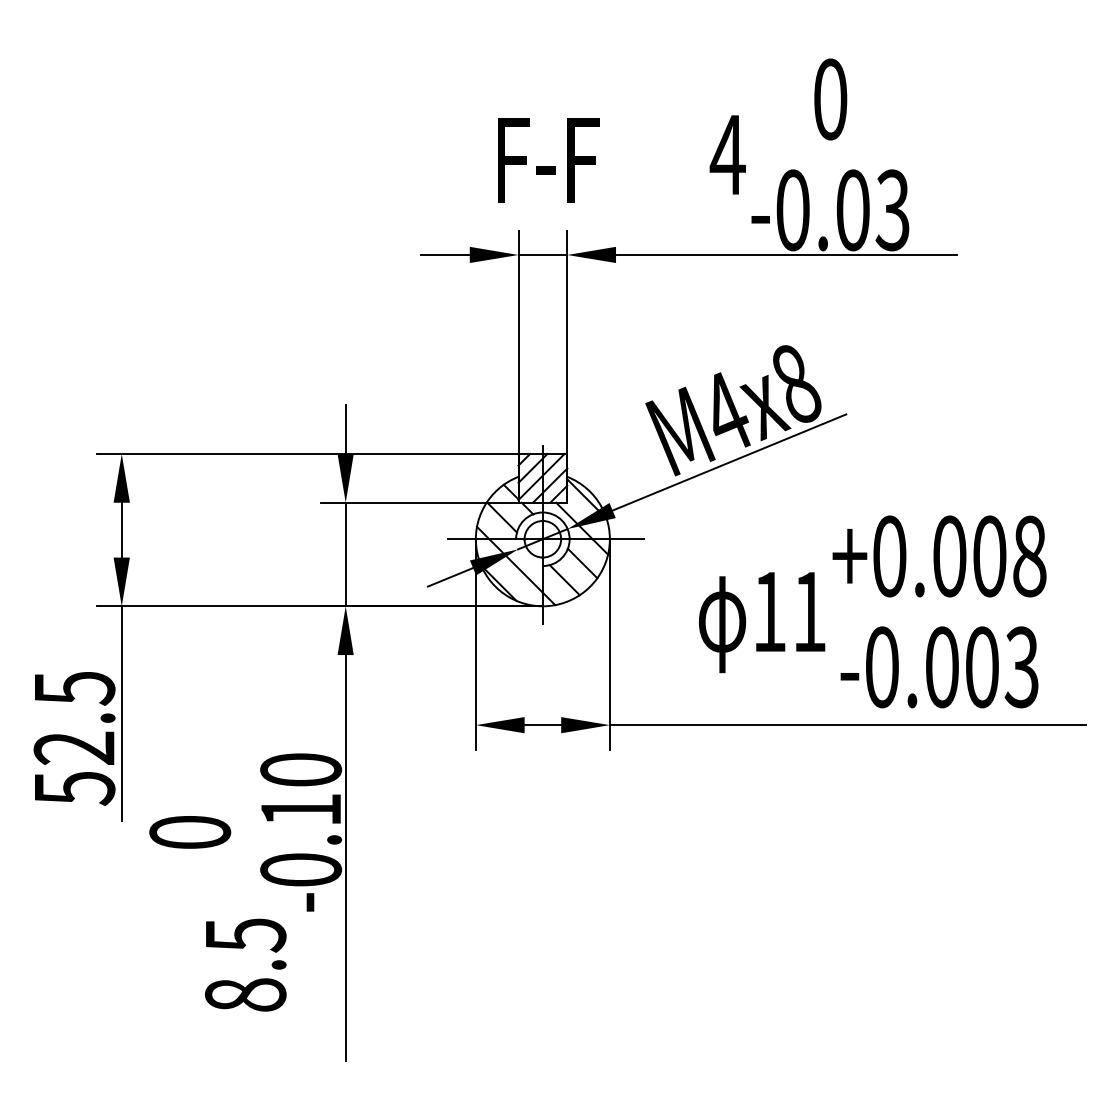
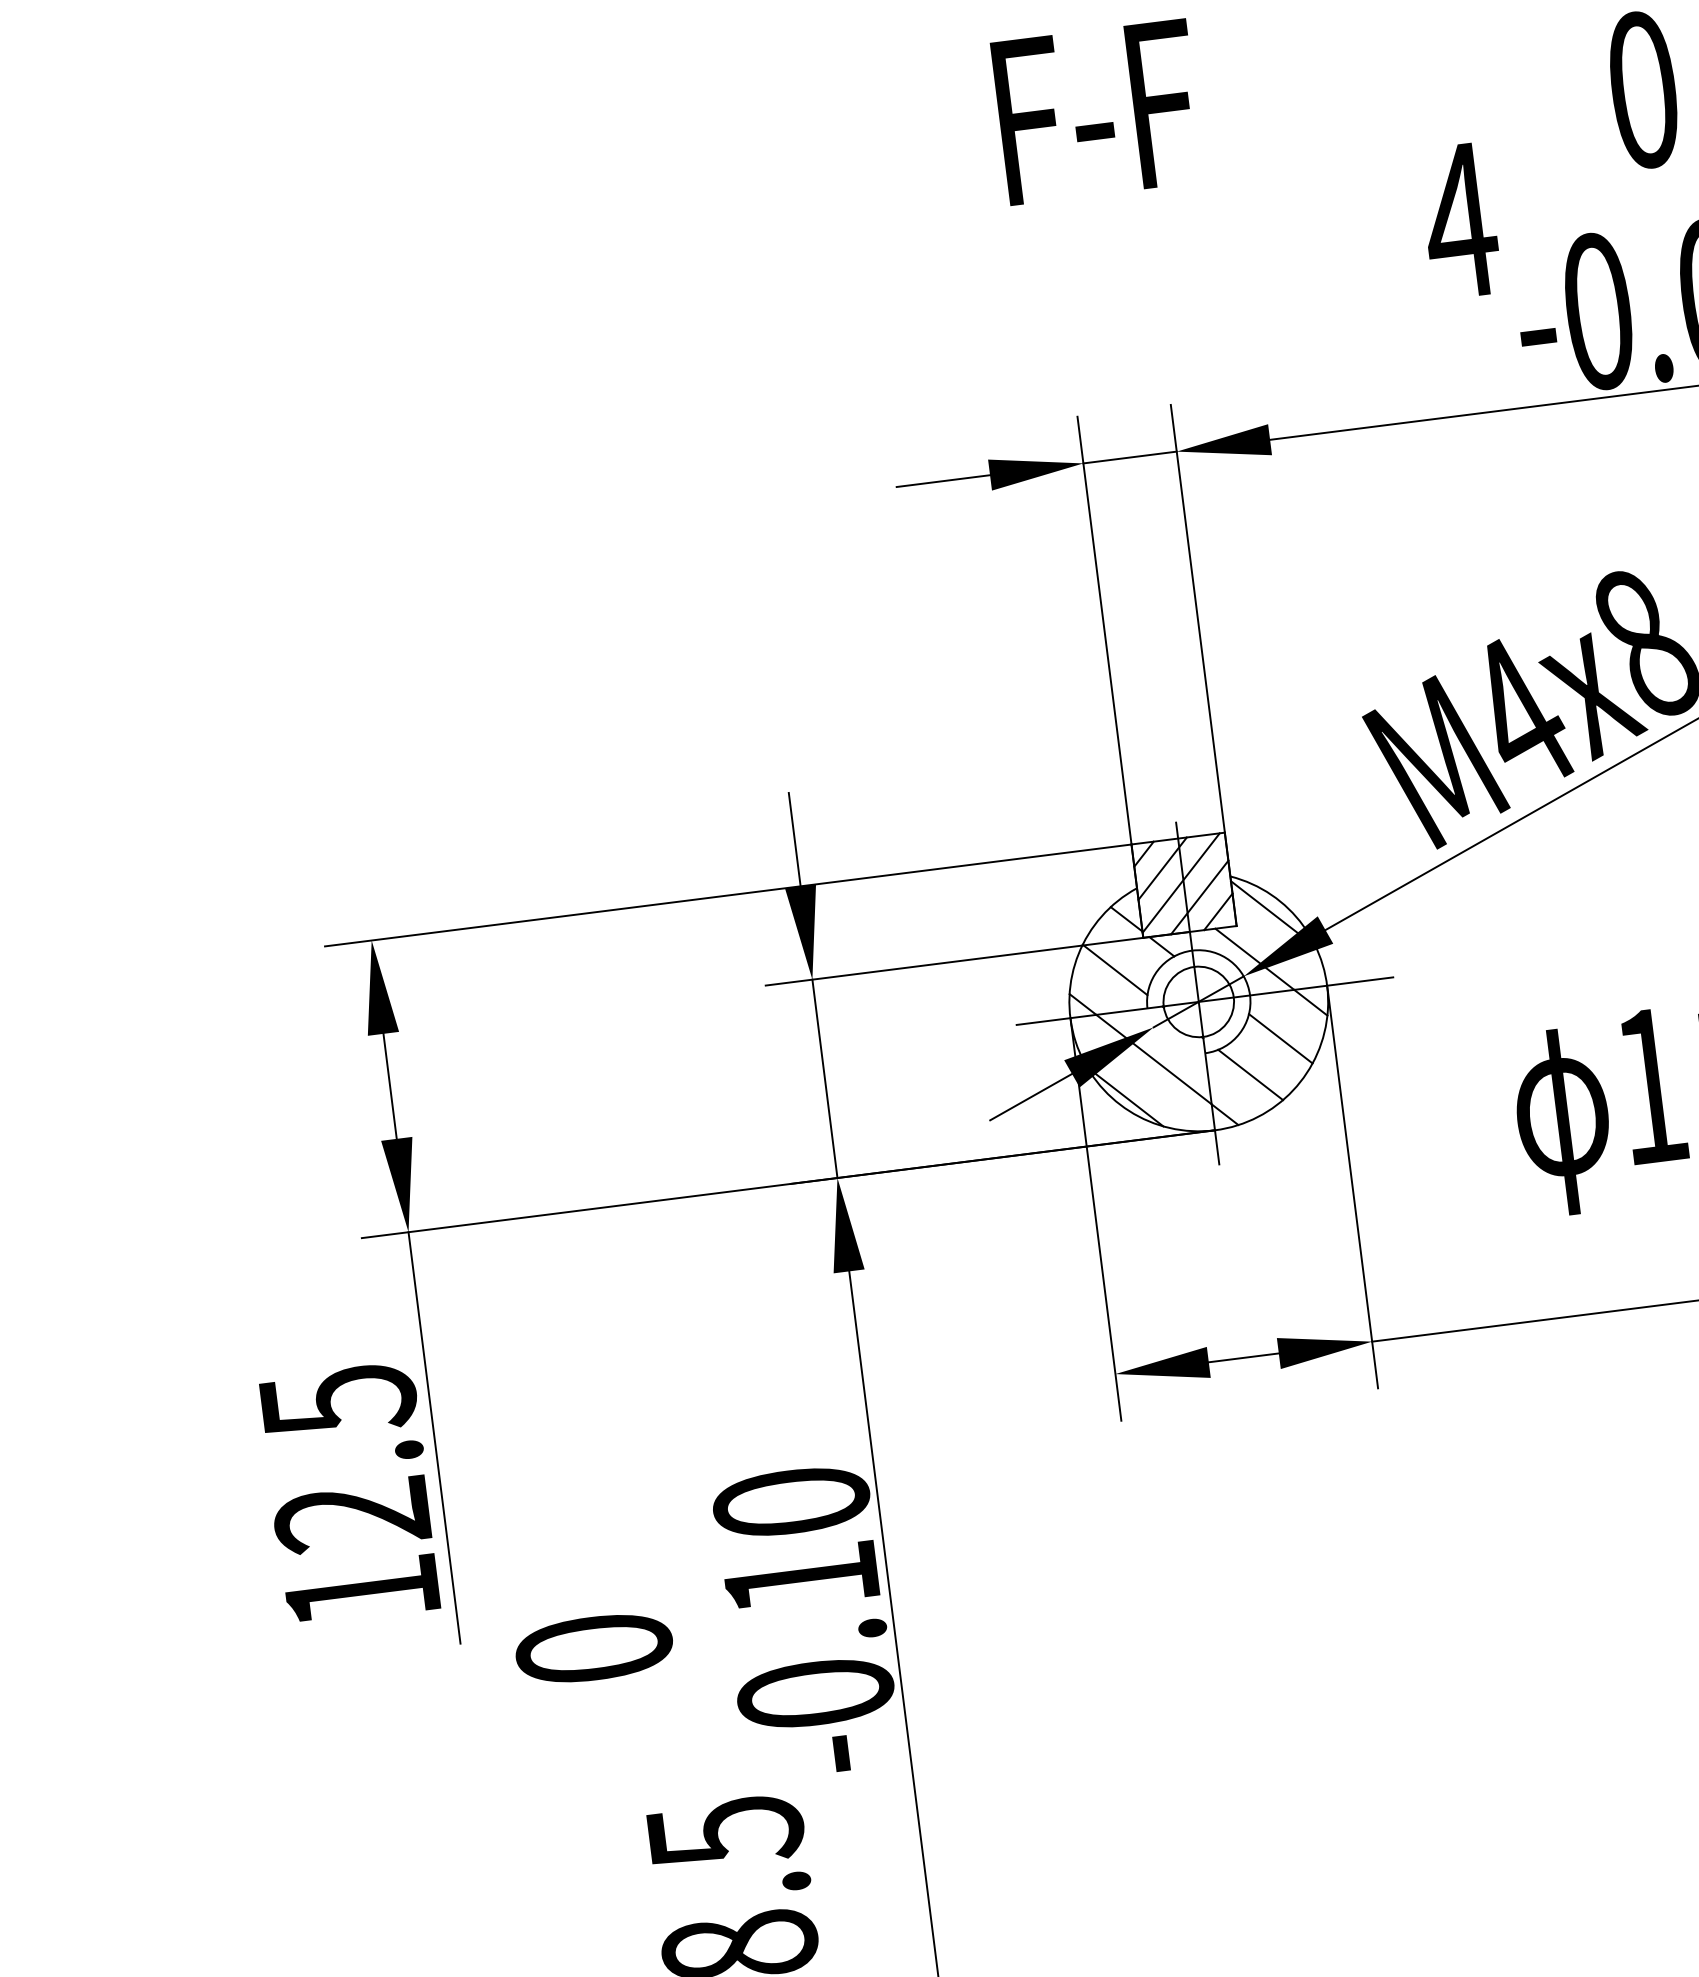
text: (548, 160) -> (1097, 112), moved
text: (75, 788) -> (364, 1592), 52.5 -> 12.5

